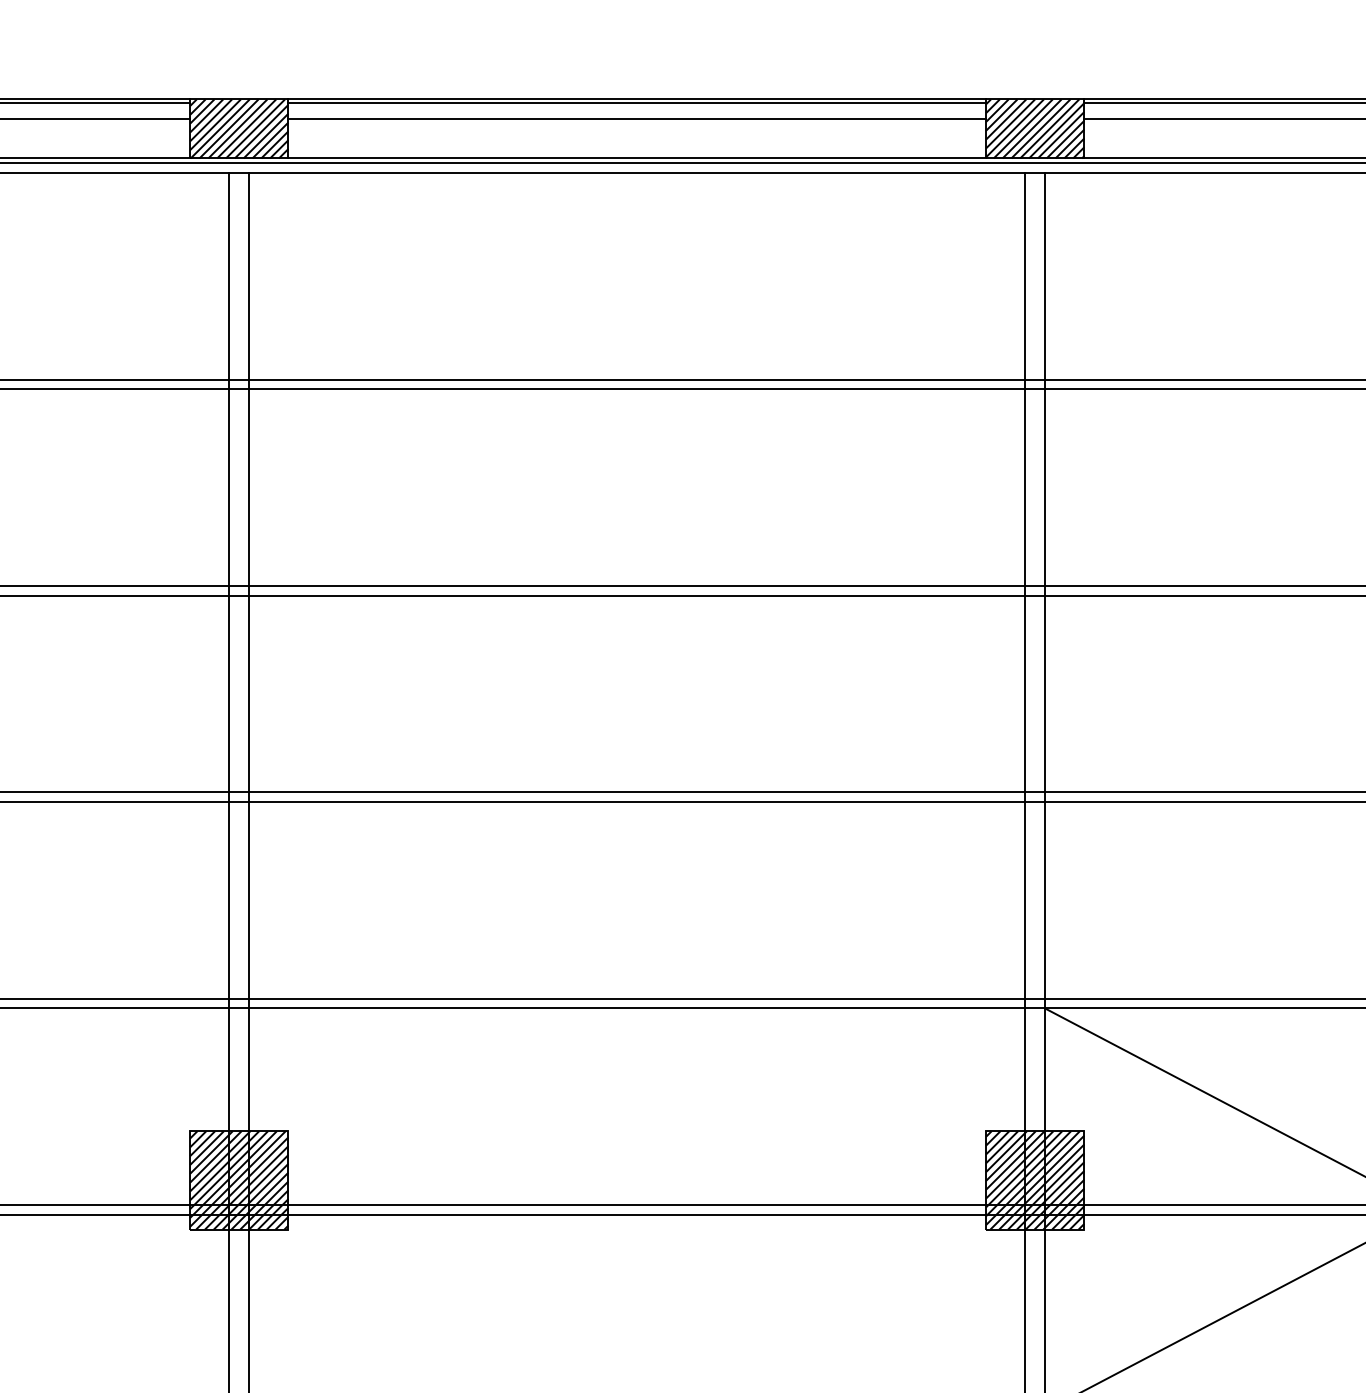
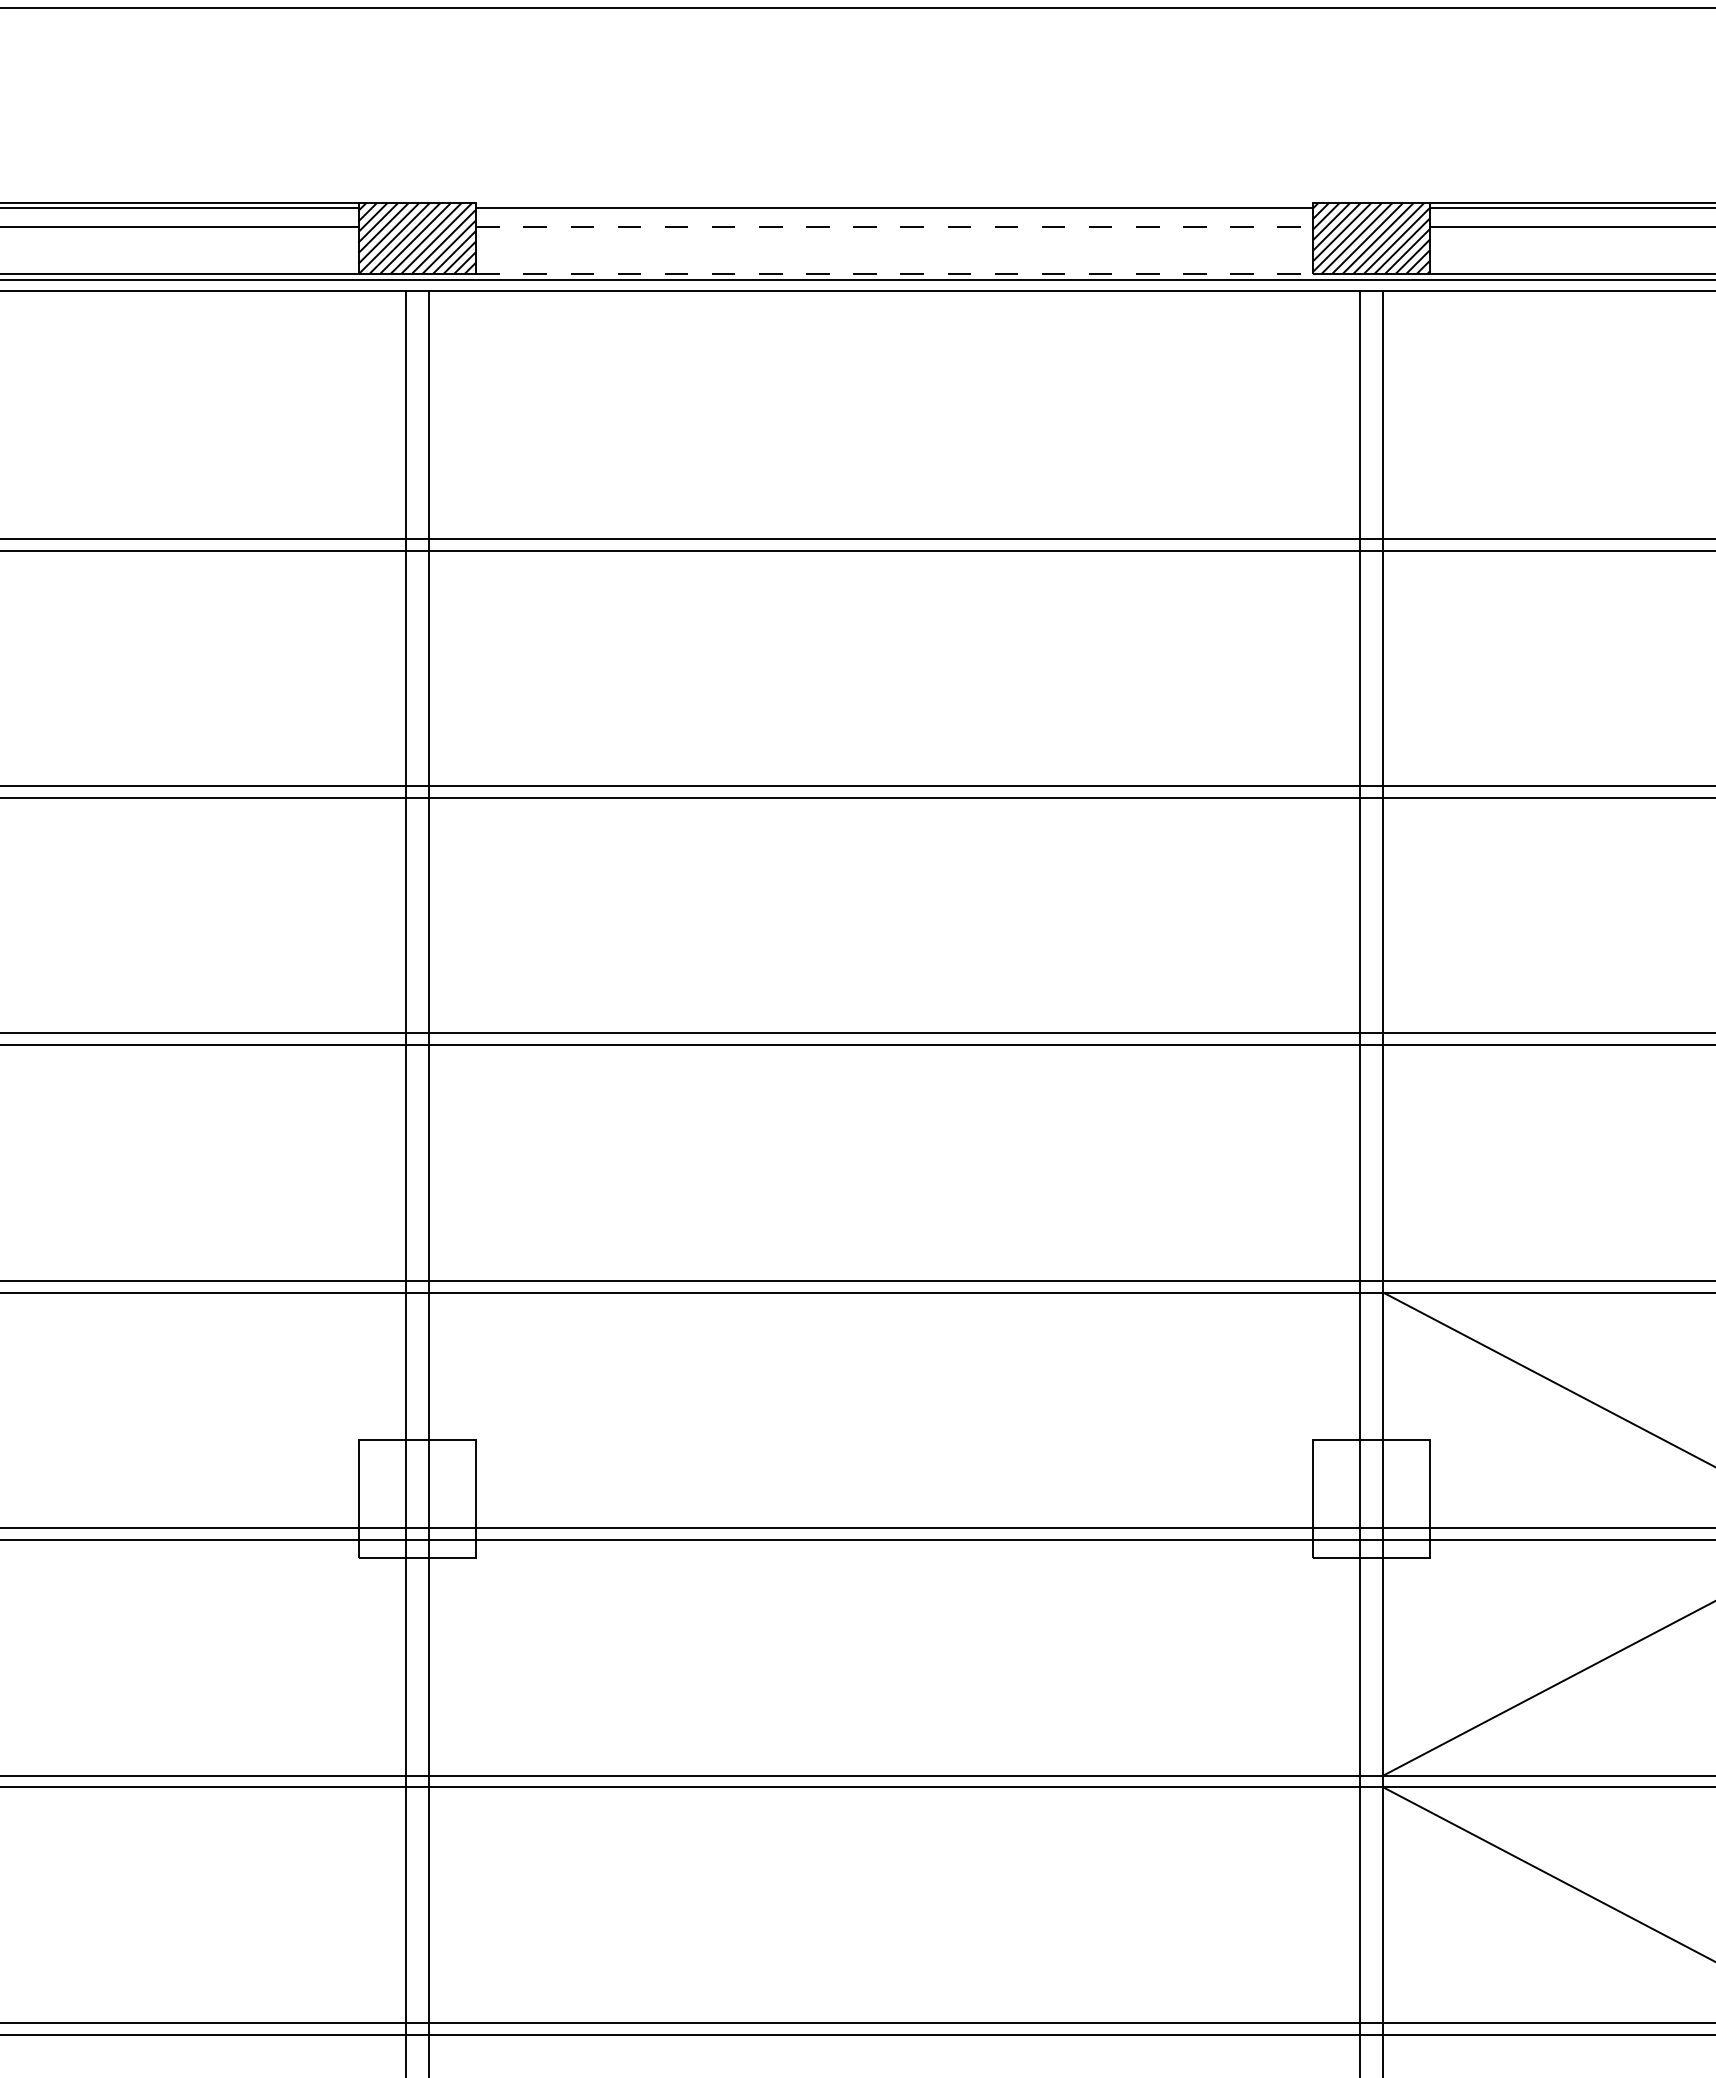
line: (637, 99) -> (894, 203), removed
line: (637, 119) -> (894, 226), solid -> dashed
line: (637, 158) -> (894, 273), solid -> dashed
hatch: (239, 1180) -> (417, 1498), removed
hatch: (1035, 1180) -> (1371, 1498), removed

